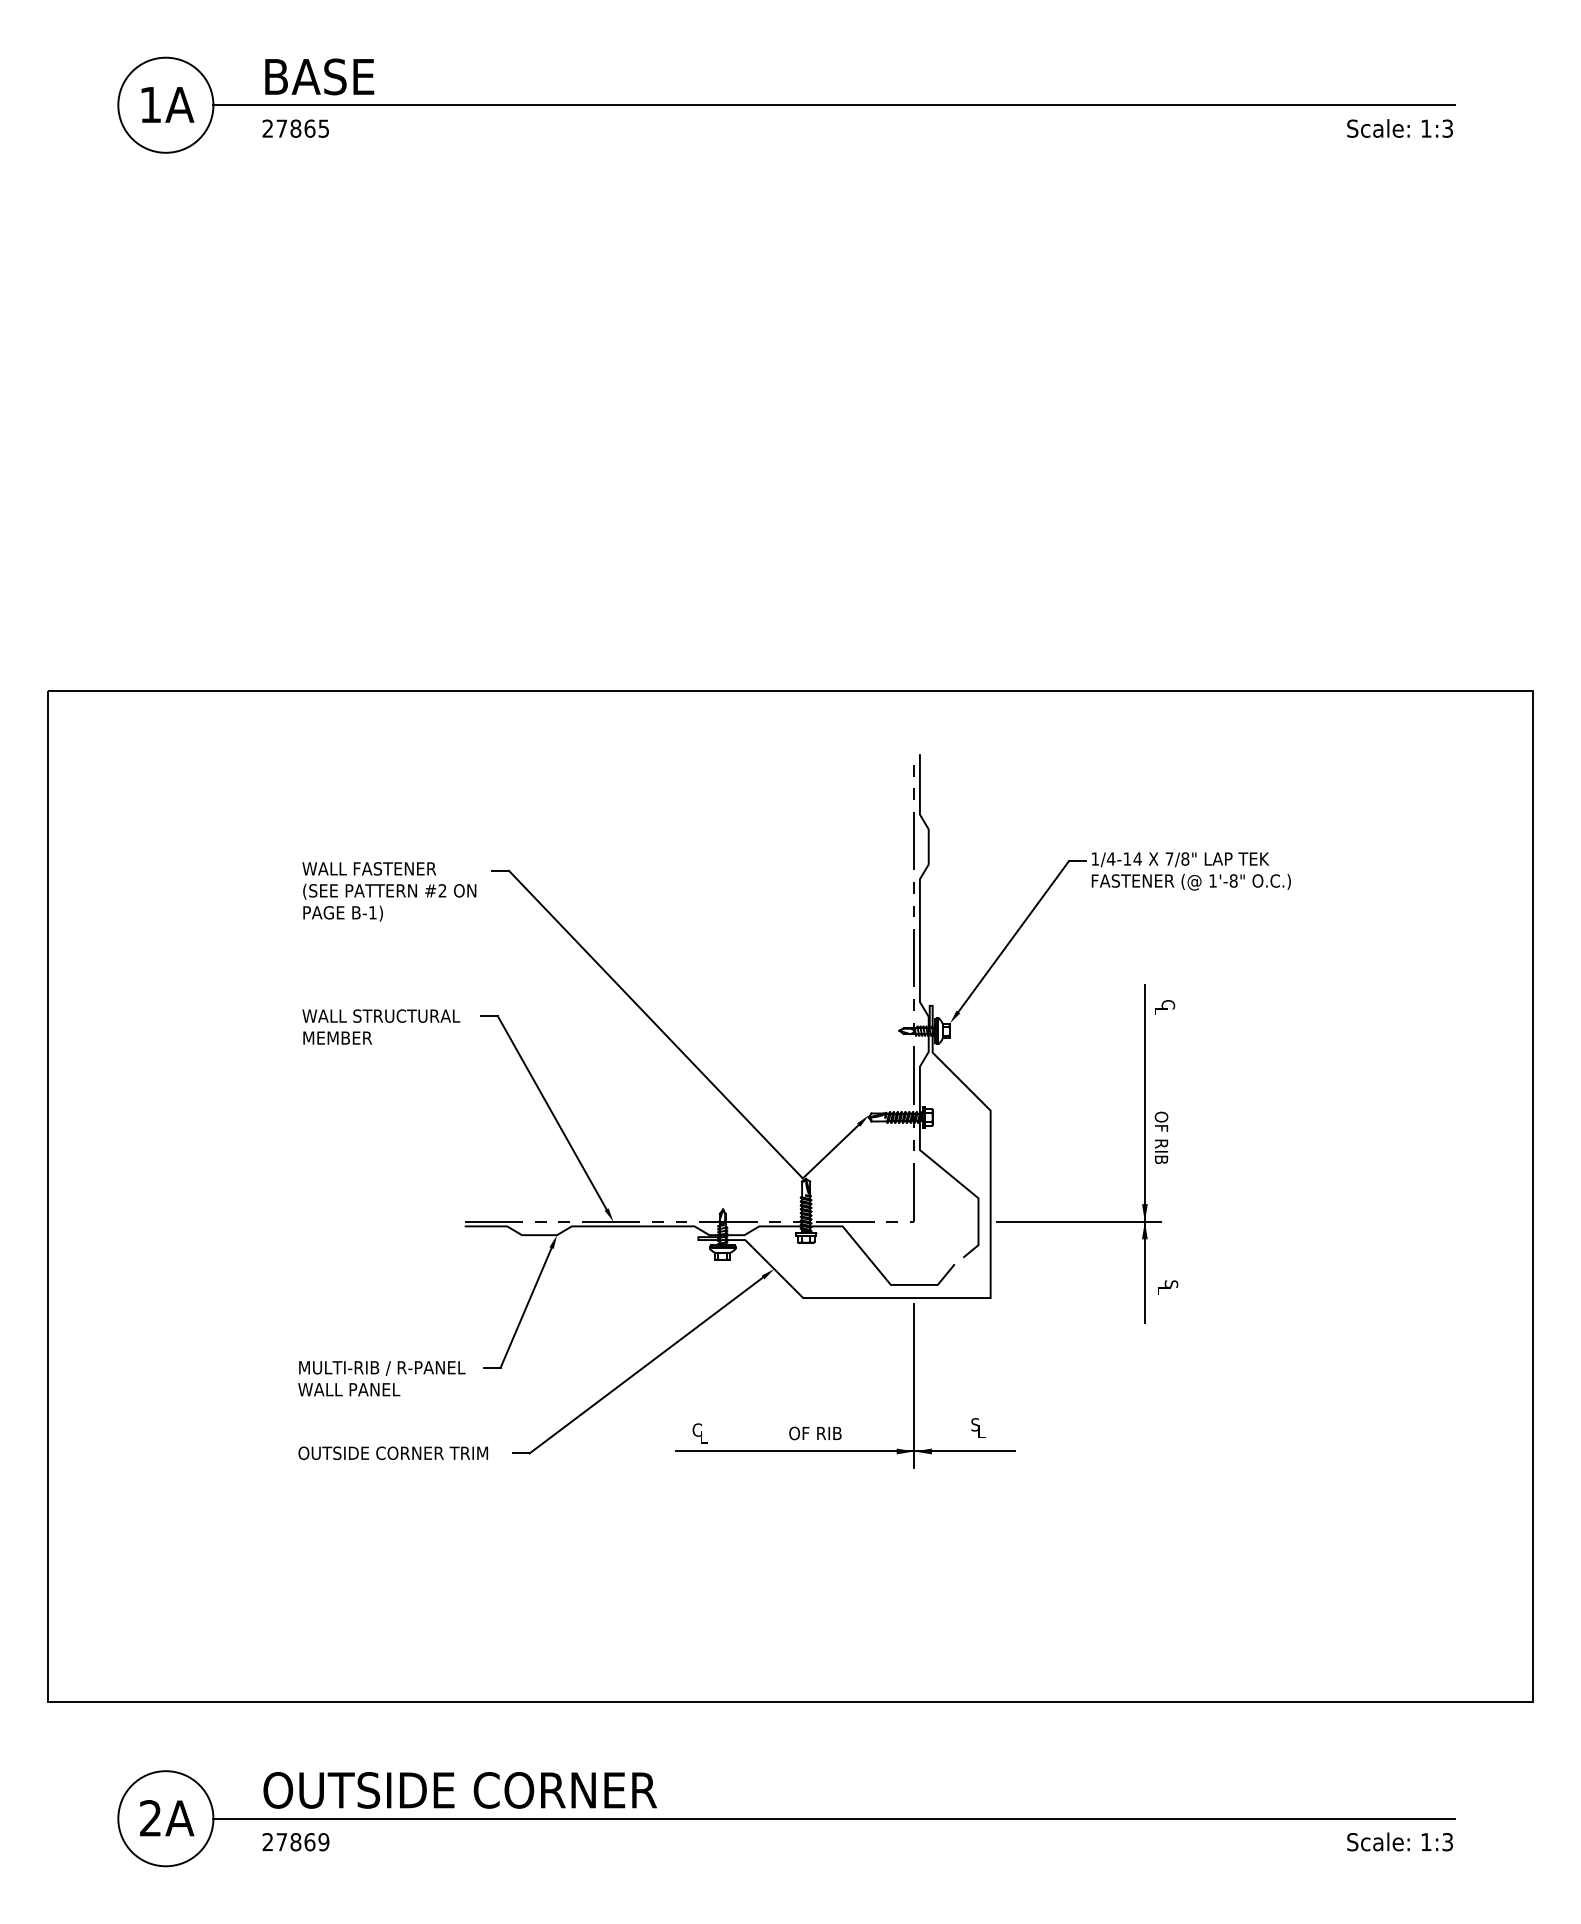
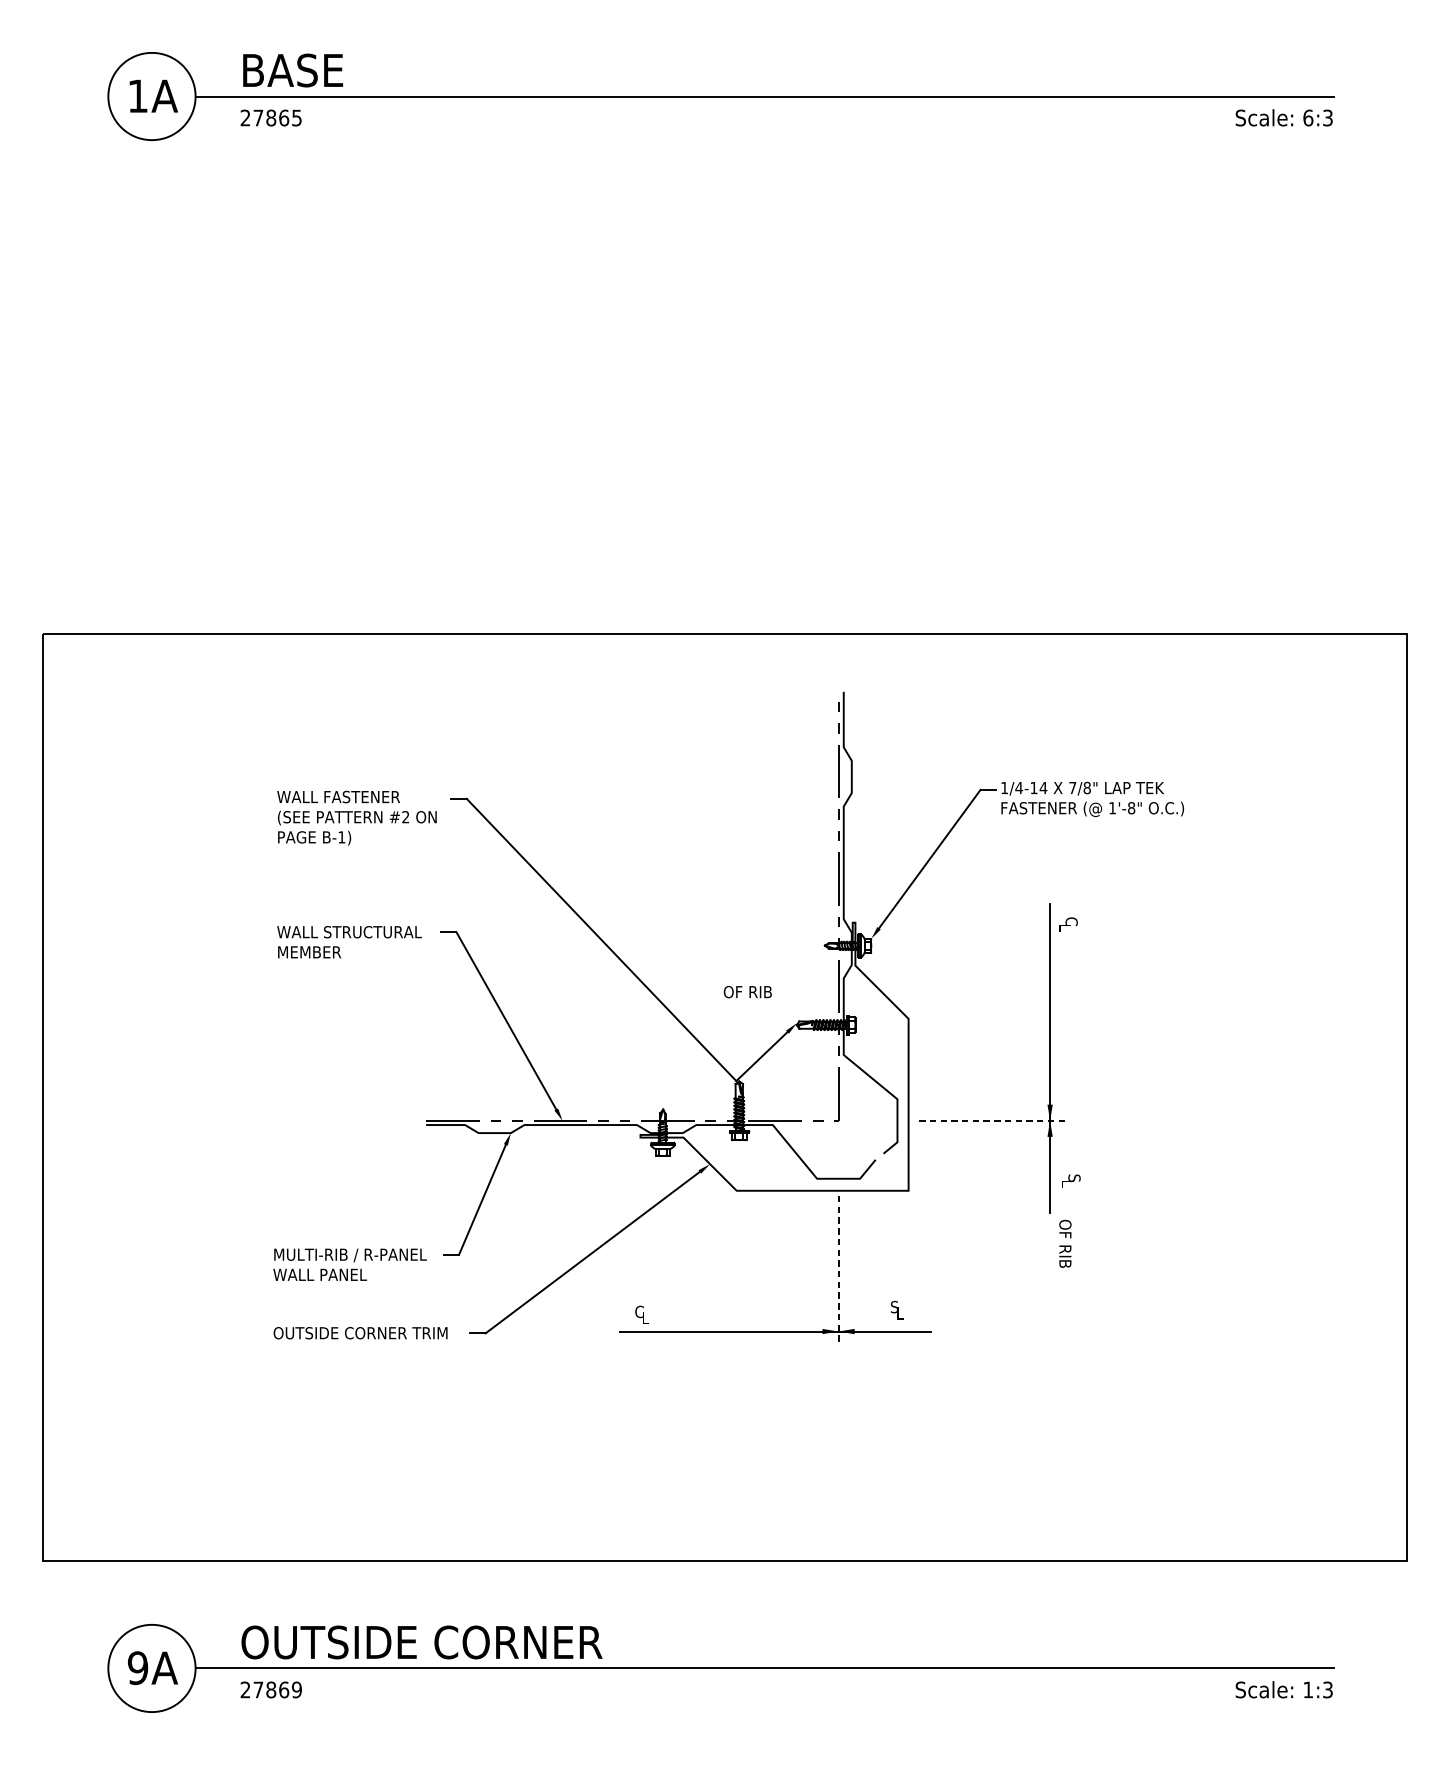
text: (1426, 128) -> (1308, 117), 1:3 -> 6:3
text: (1161, 1137) -> (1065, 1243), moved
line: (1079, 1221) -> (990, 1120), solid -> dashed
line: (914, 1385) -> (838, 1271), solid -> dashed
text: (815, 1433) -> (747, 992), moved
text: (150, 1818) -> (137, 1668), 2A -> 9A

